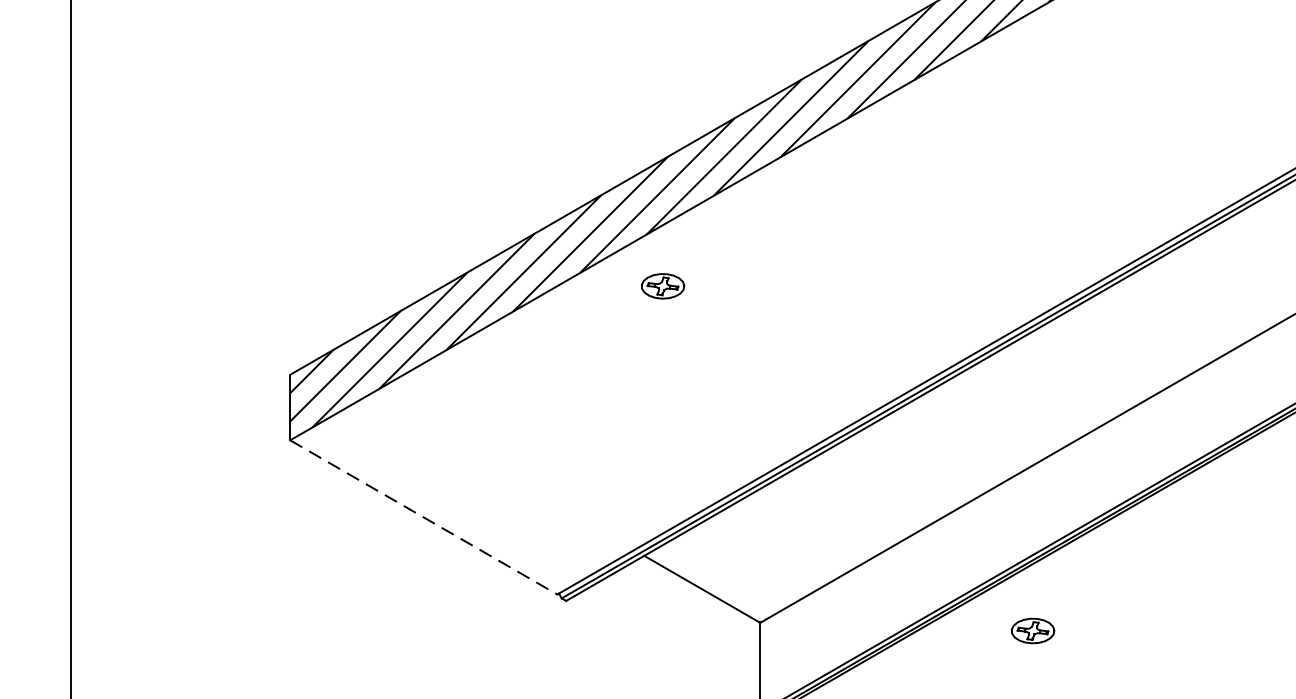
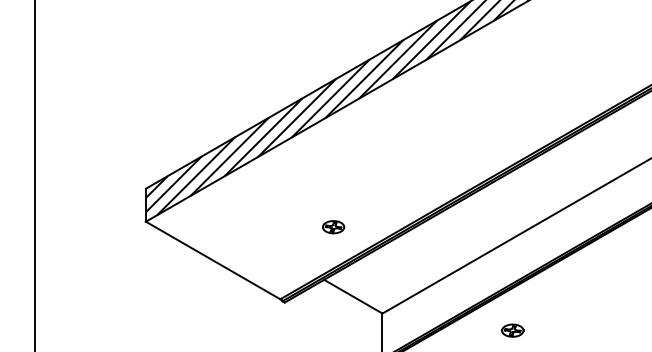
part: (662, 286) -> (333, 227), moved
line: (424, 517) -> (213, 260), dashed -> solid
part: (1032, 630) -> (512, 330), moved

